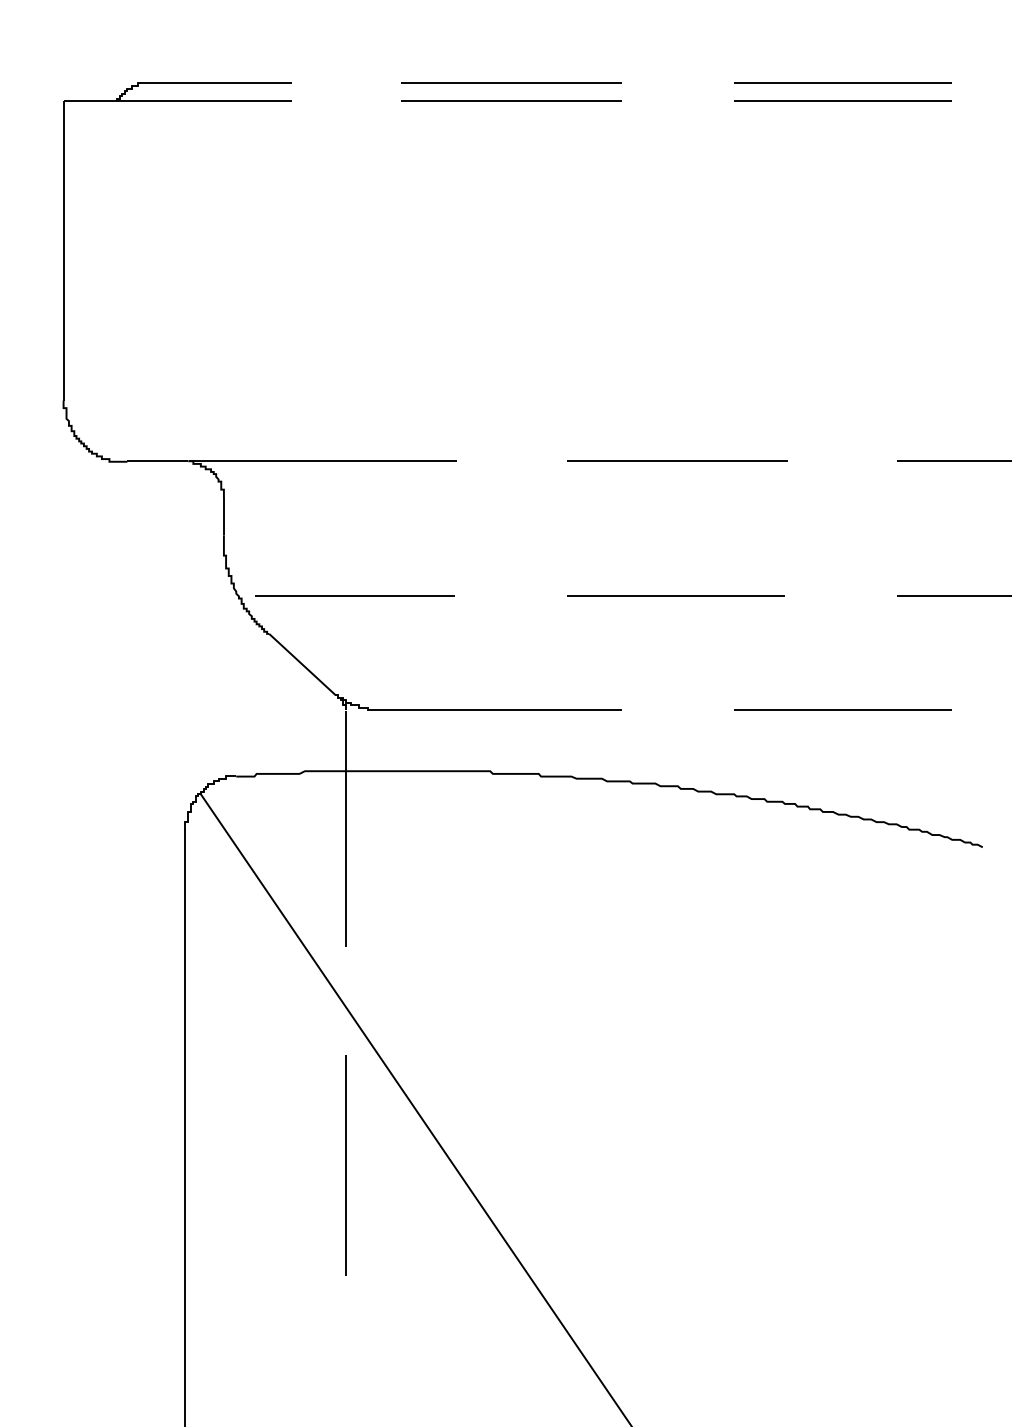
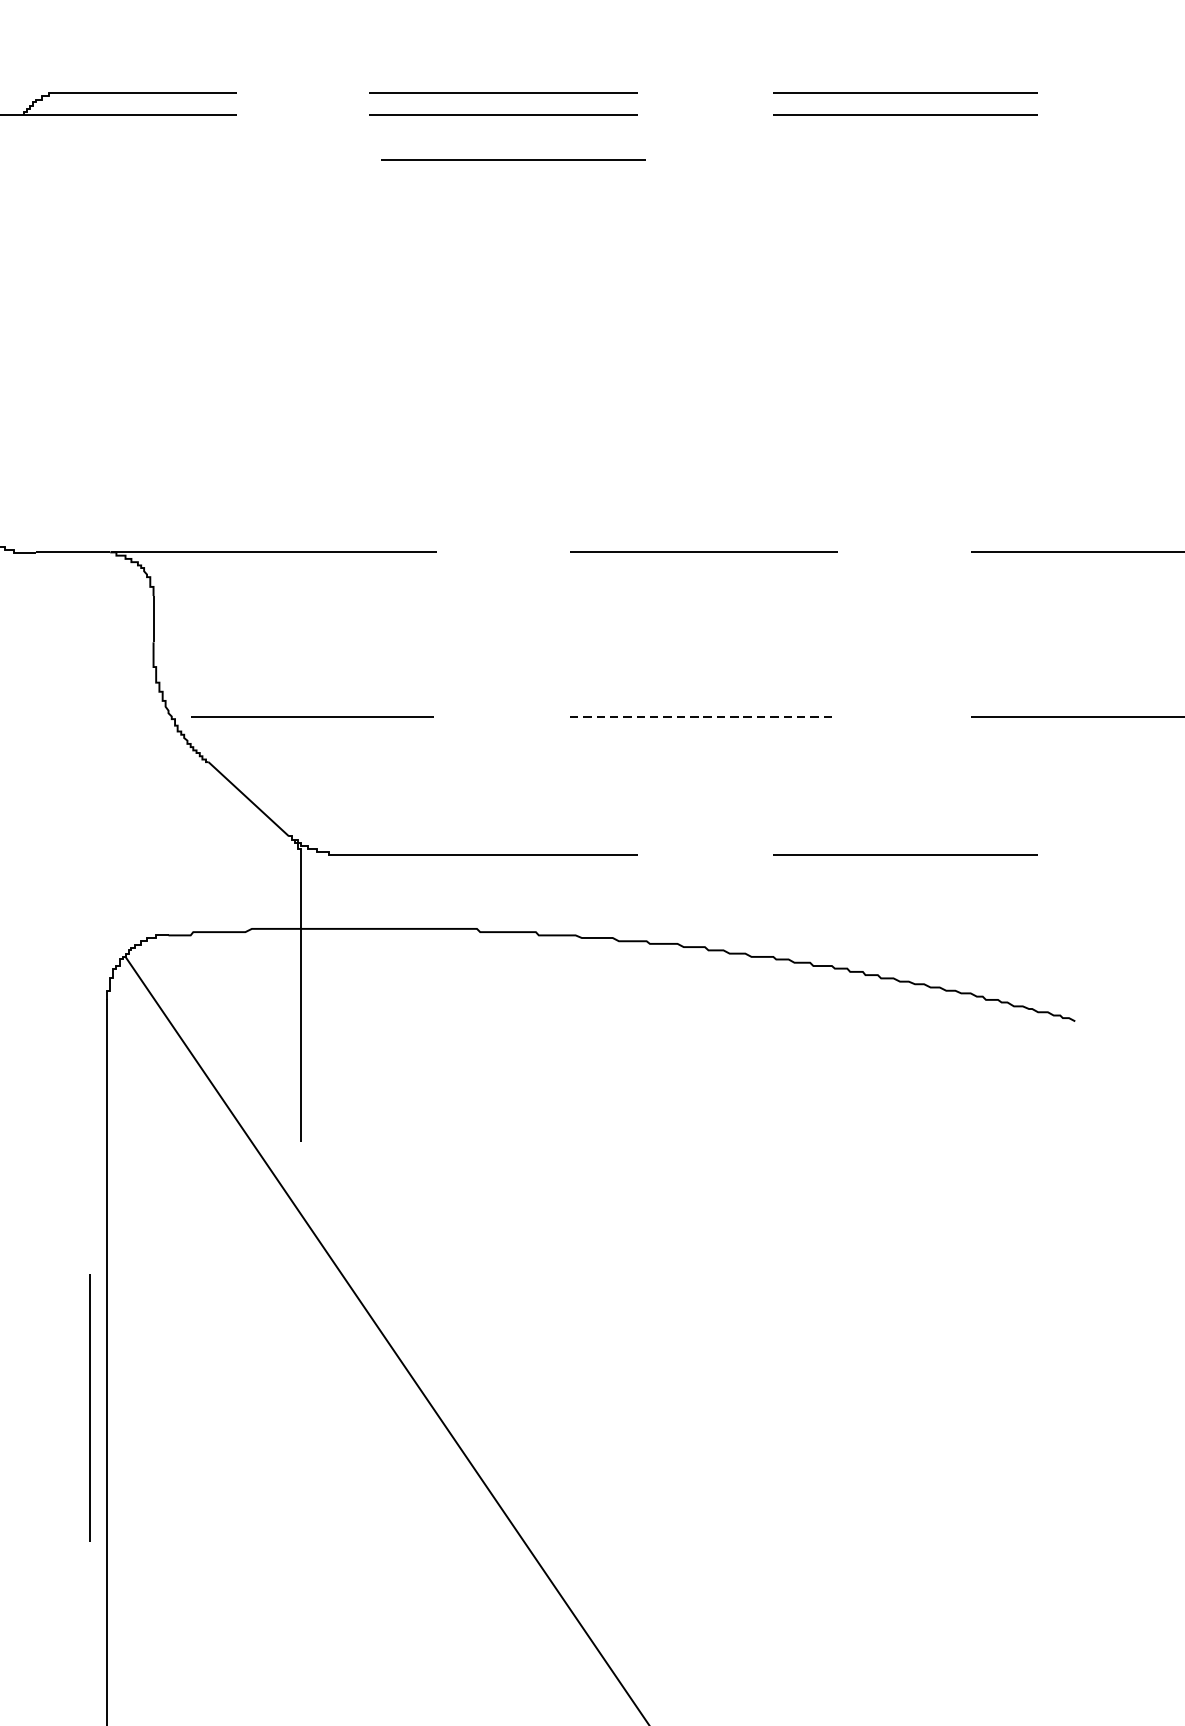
line: (519, 137) -> (512, 159), added
line: (676, 596) -> (703, 716), solid -> dashed
line: (345, 1165) -> (89, 1407), moved

